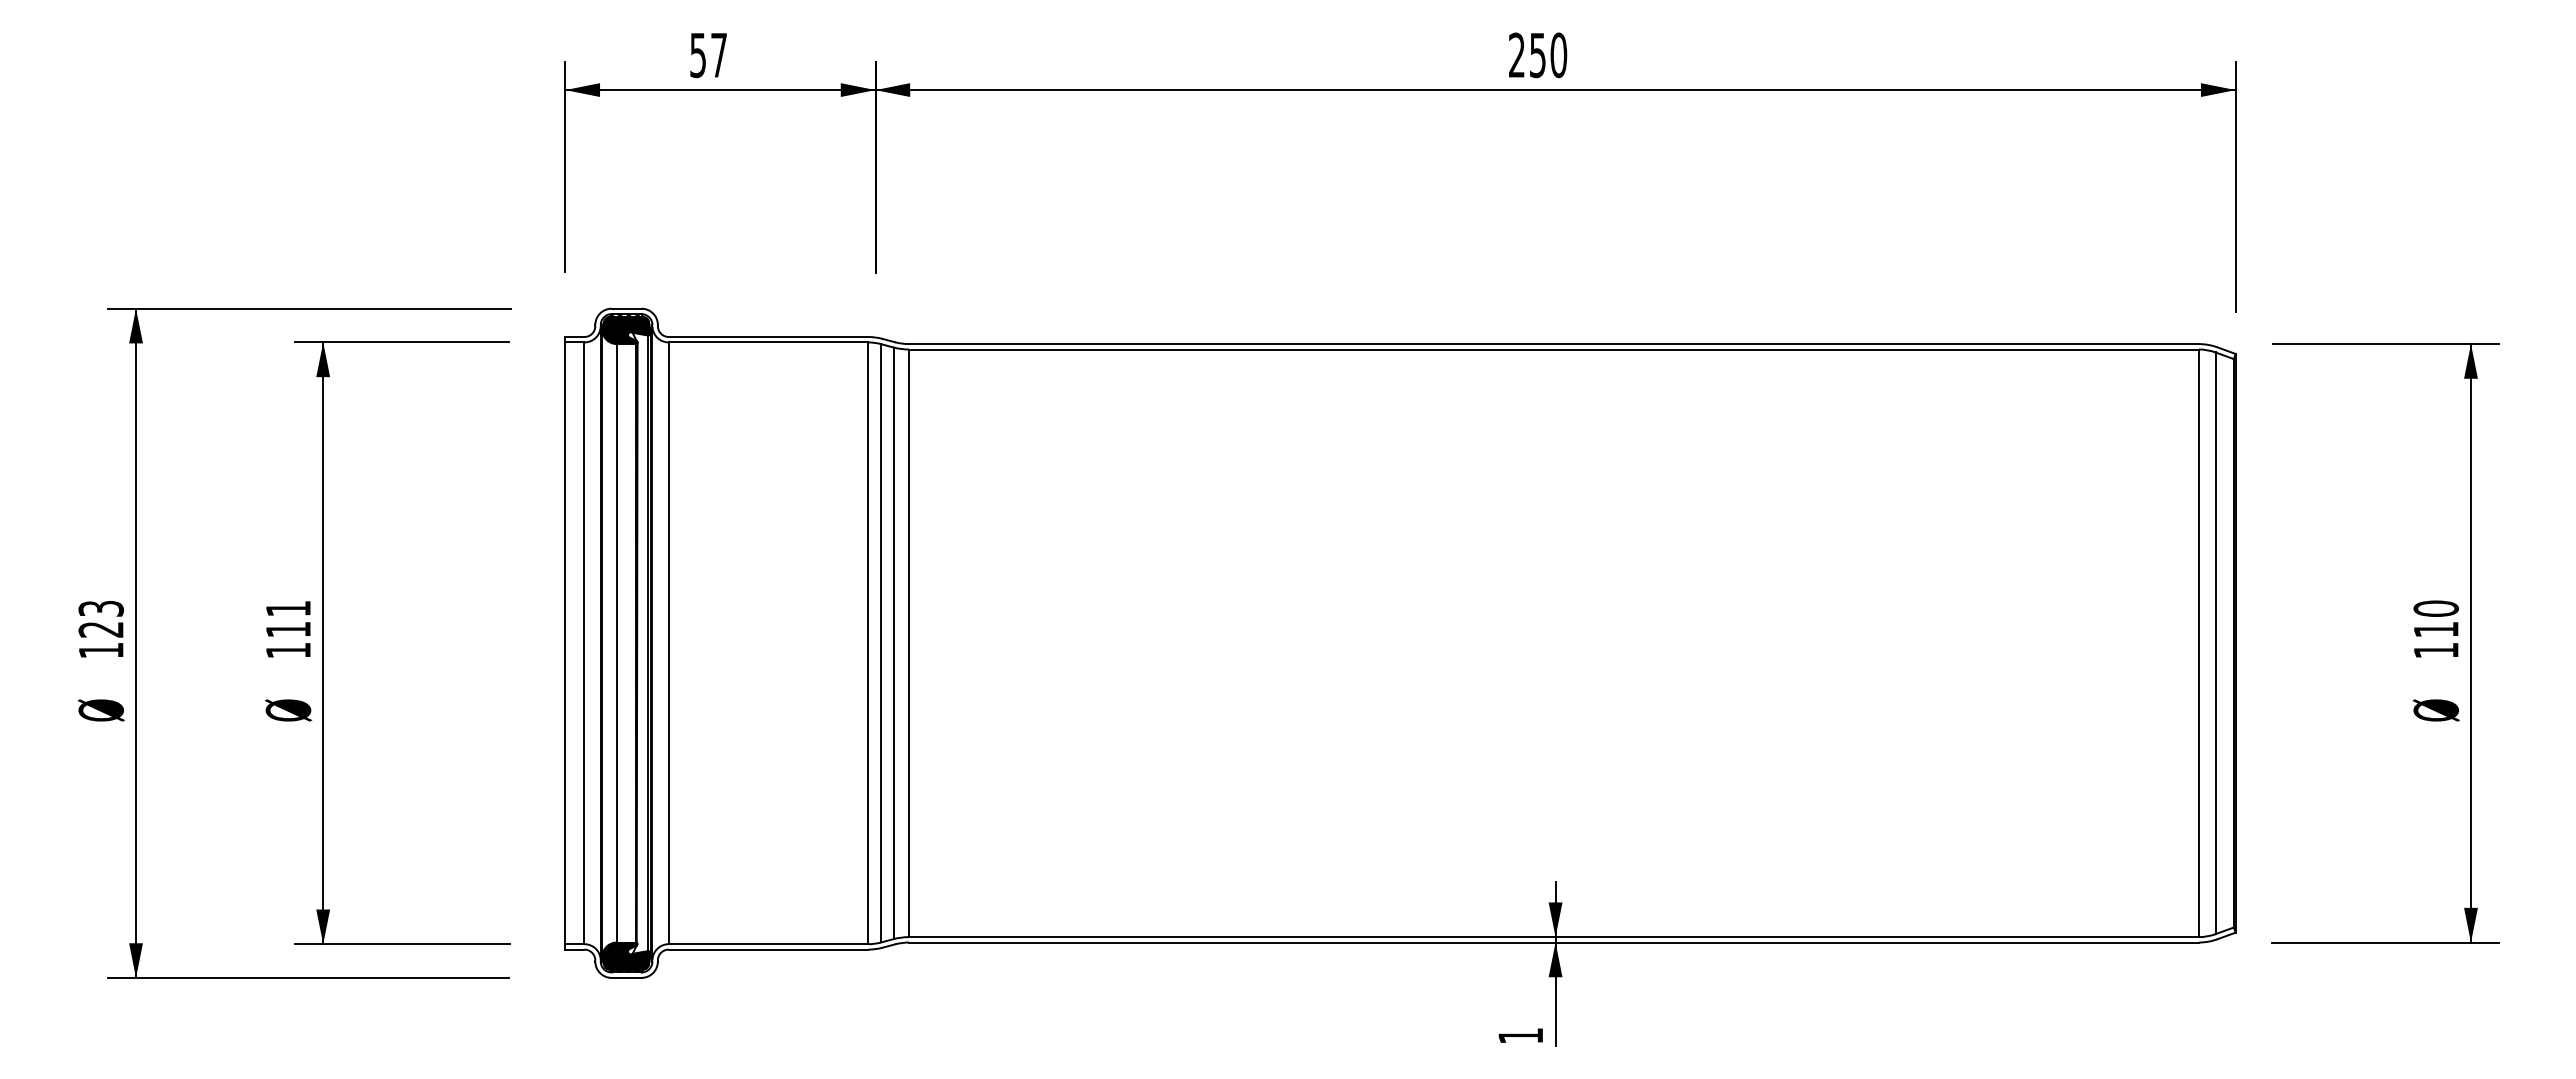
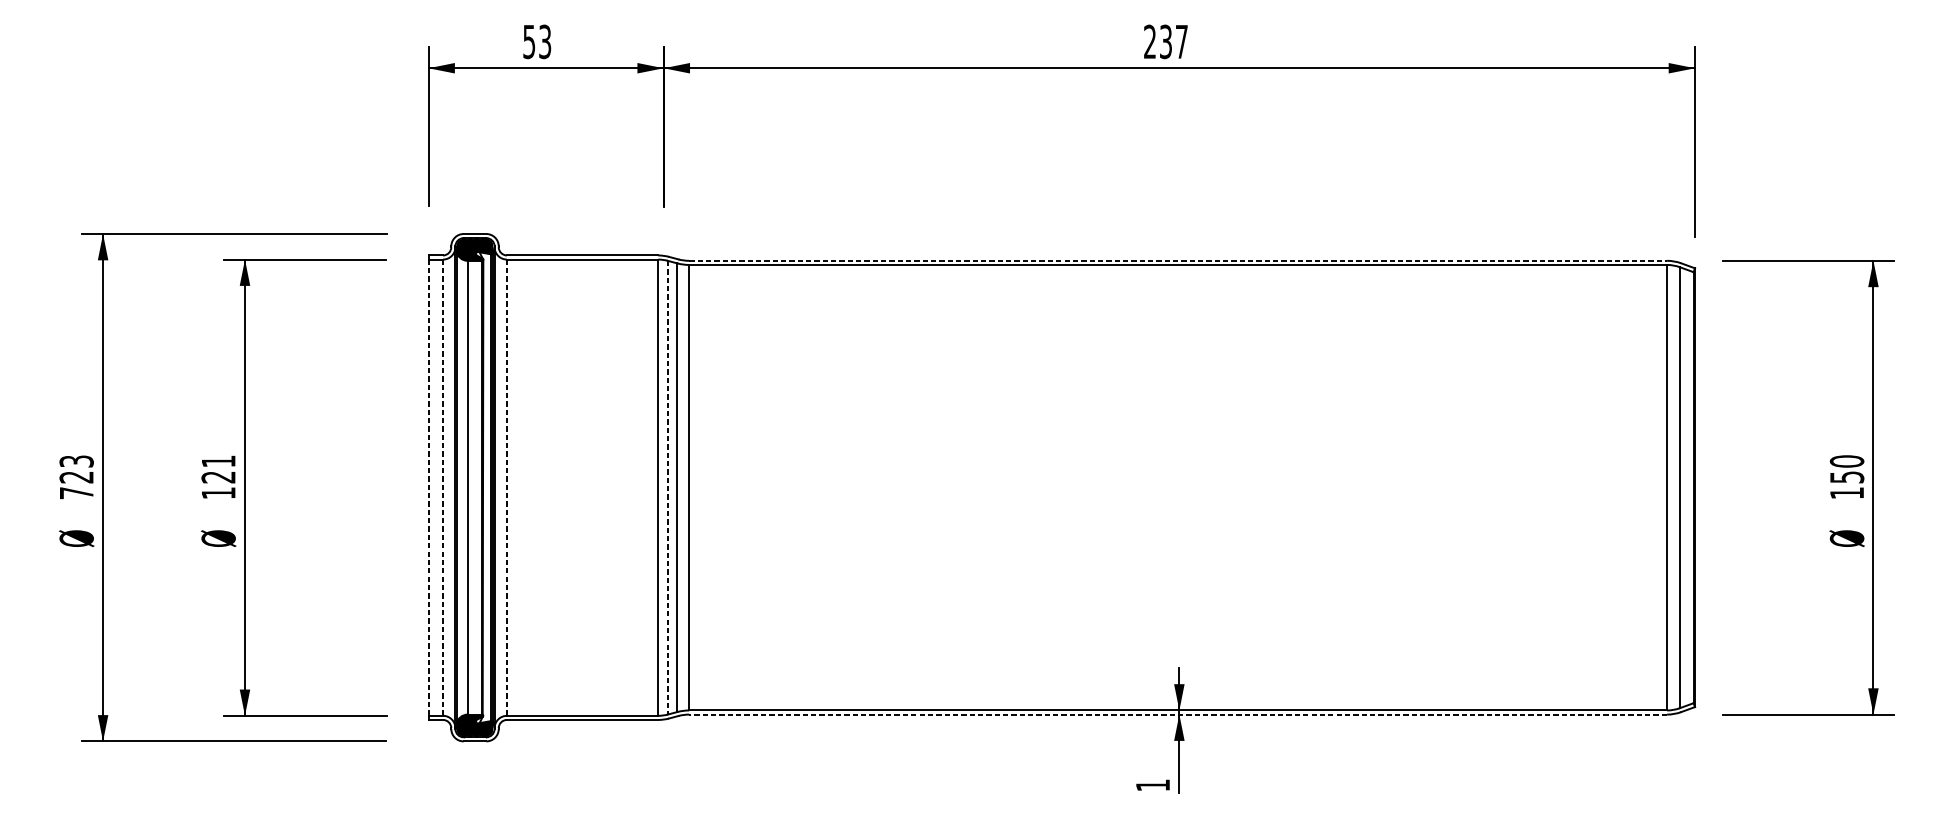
text: (718, 55) -> (544, 42), 57 -> 53
text: (1548, 55) -> (1174, 42), 250 -> 237
line: (1553, 344) -> (1177, 261), solid -> dashed
text: (287, 629) -> (217, 477), 111 -> 121
text: (2436, 629) -> (1847, 477), 110 -> 150
line: (565, 643) -> (428, 487), solid -> dashed
line: (584, 643) -> (443, 487), solid -> dashed
line: (668, 643) -> (506, 487), solid -> dashed
line: (881, 643) -> (668, 487), solid -> dashed
text: (101, 650) -> (76, 493), 123 -> 723
line: (1553, 942) -> (1177, 714), solid -> dashed

